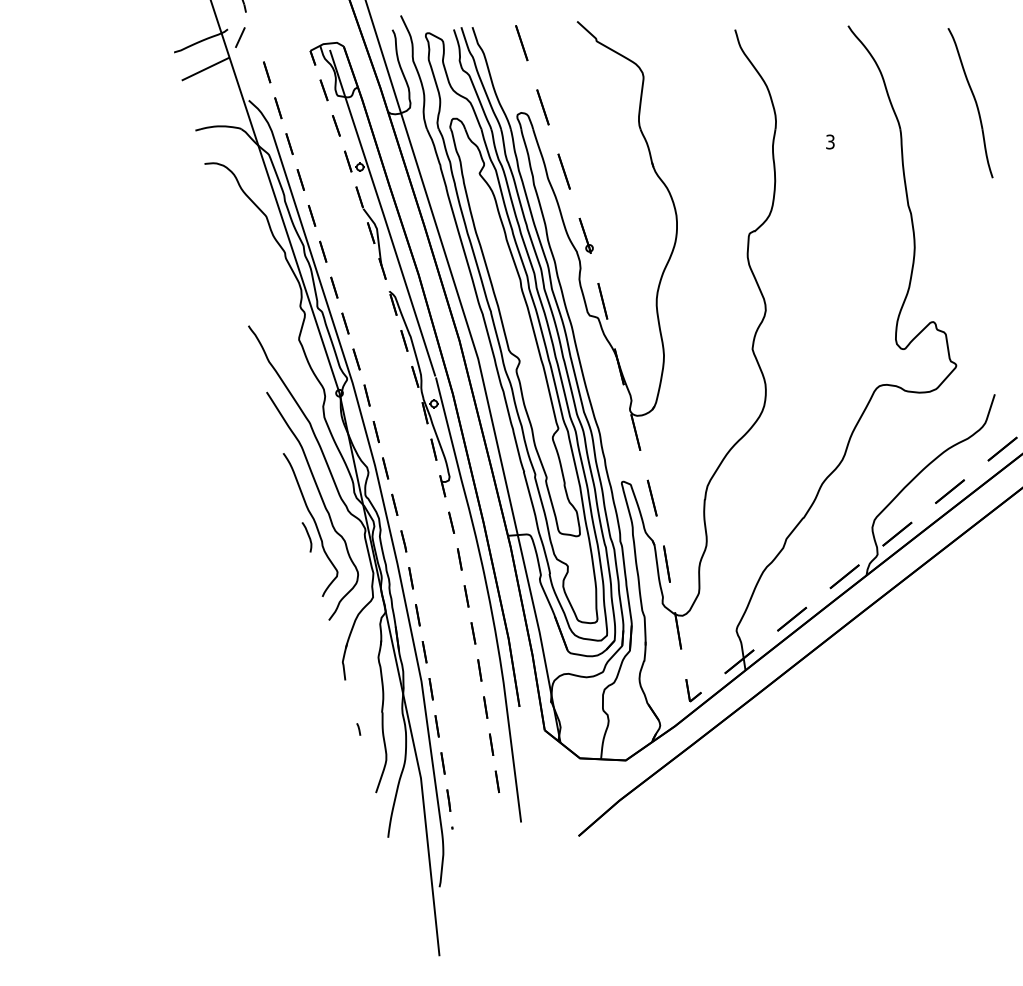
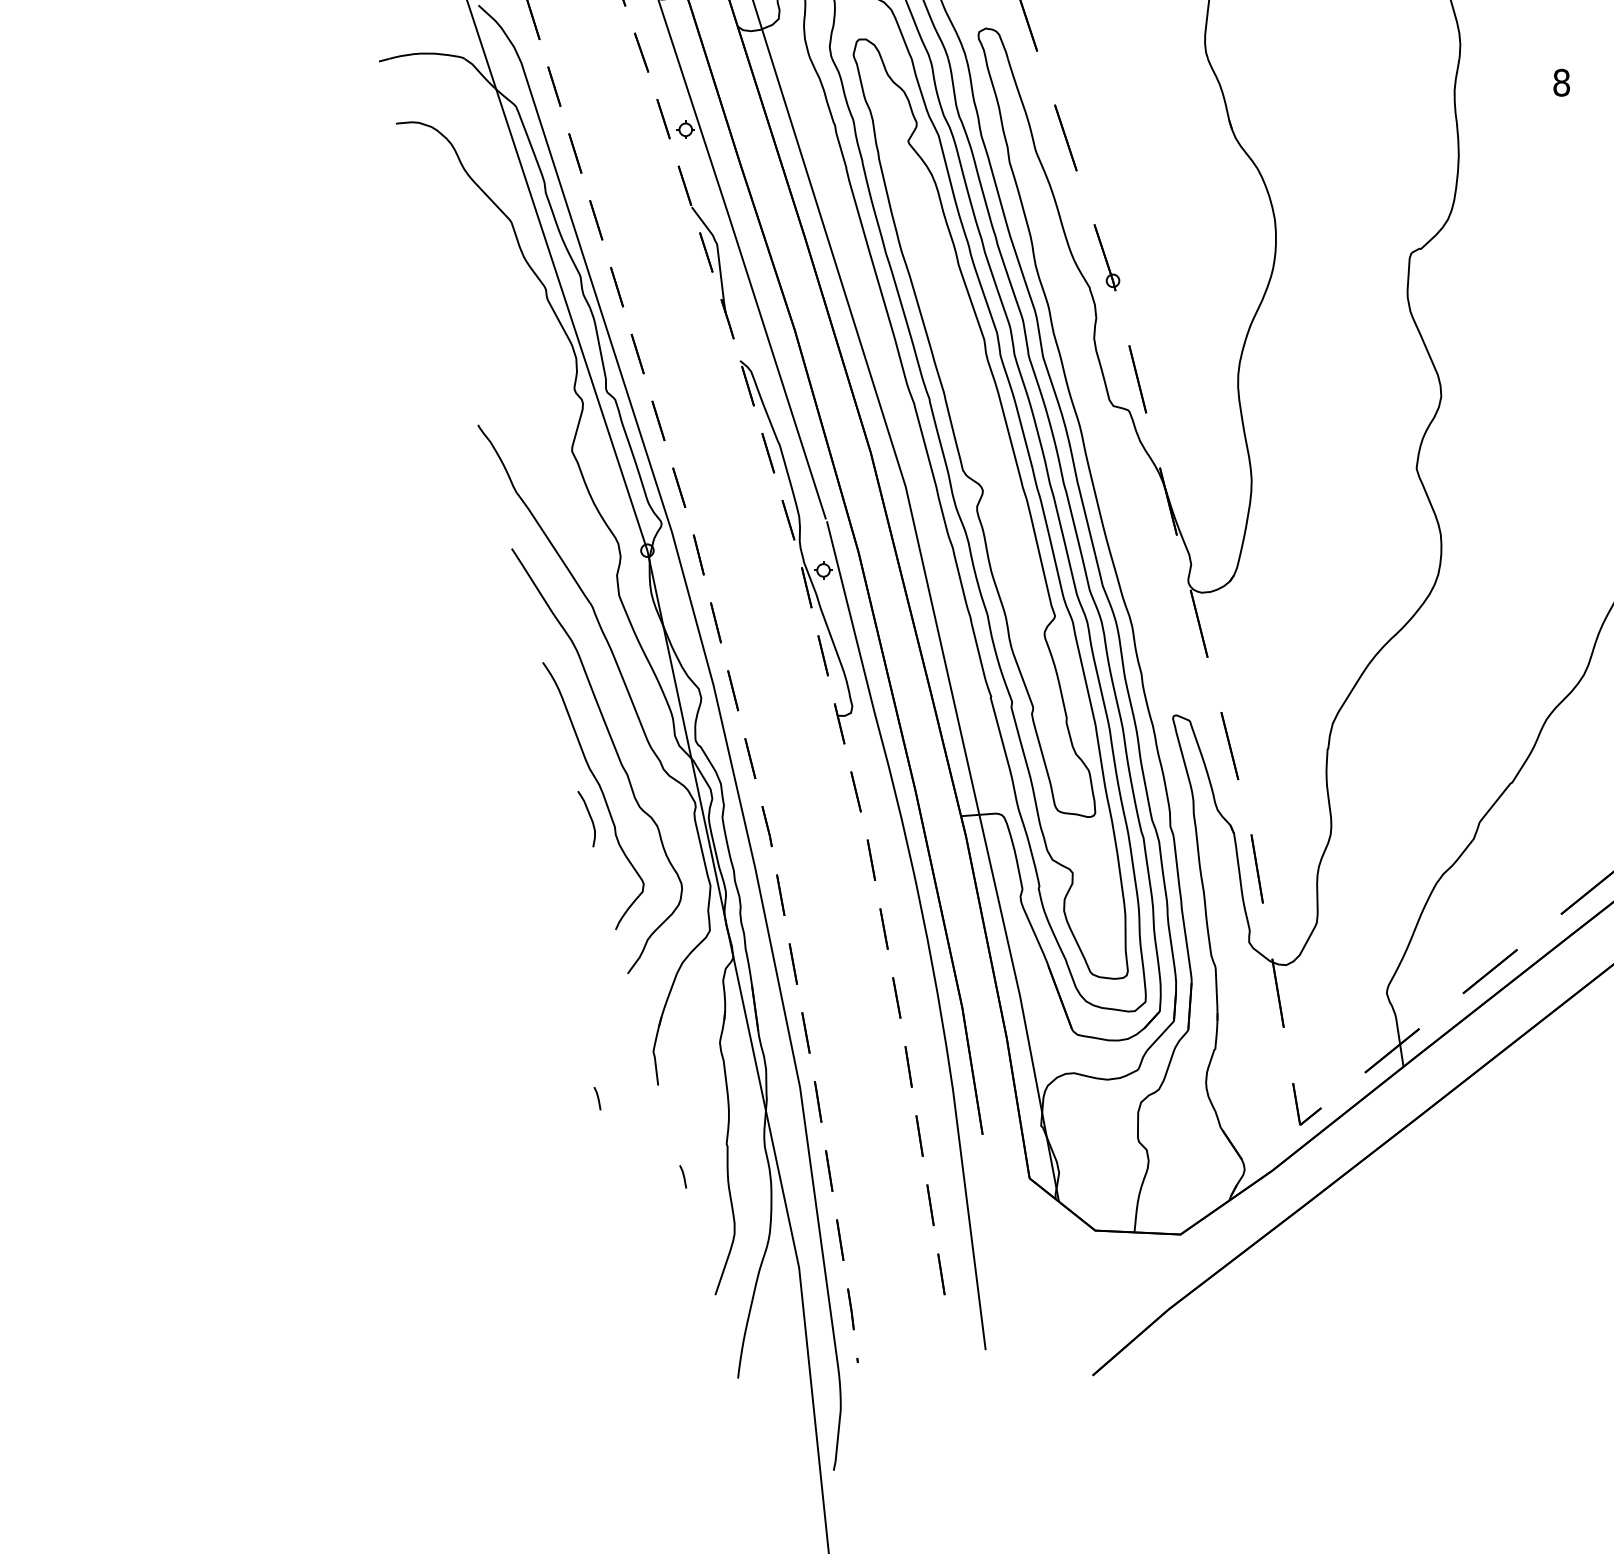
text: (830, 141) -> (1561, 81), 3 -> 8
line: (312, 687) -> (597, 1098), added

